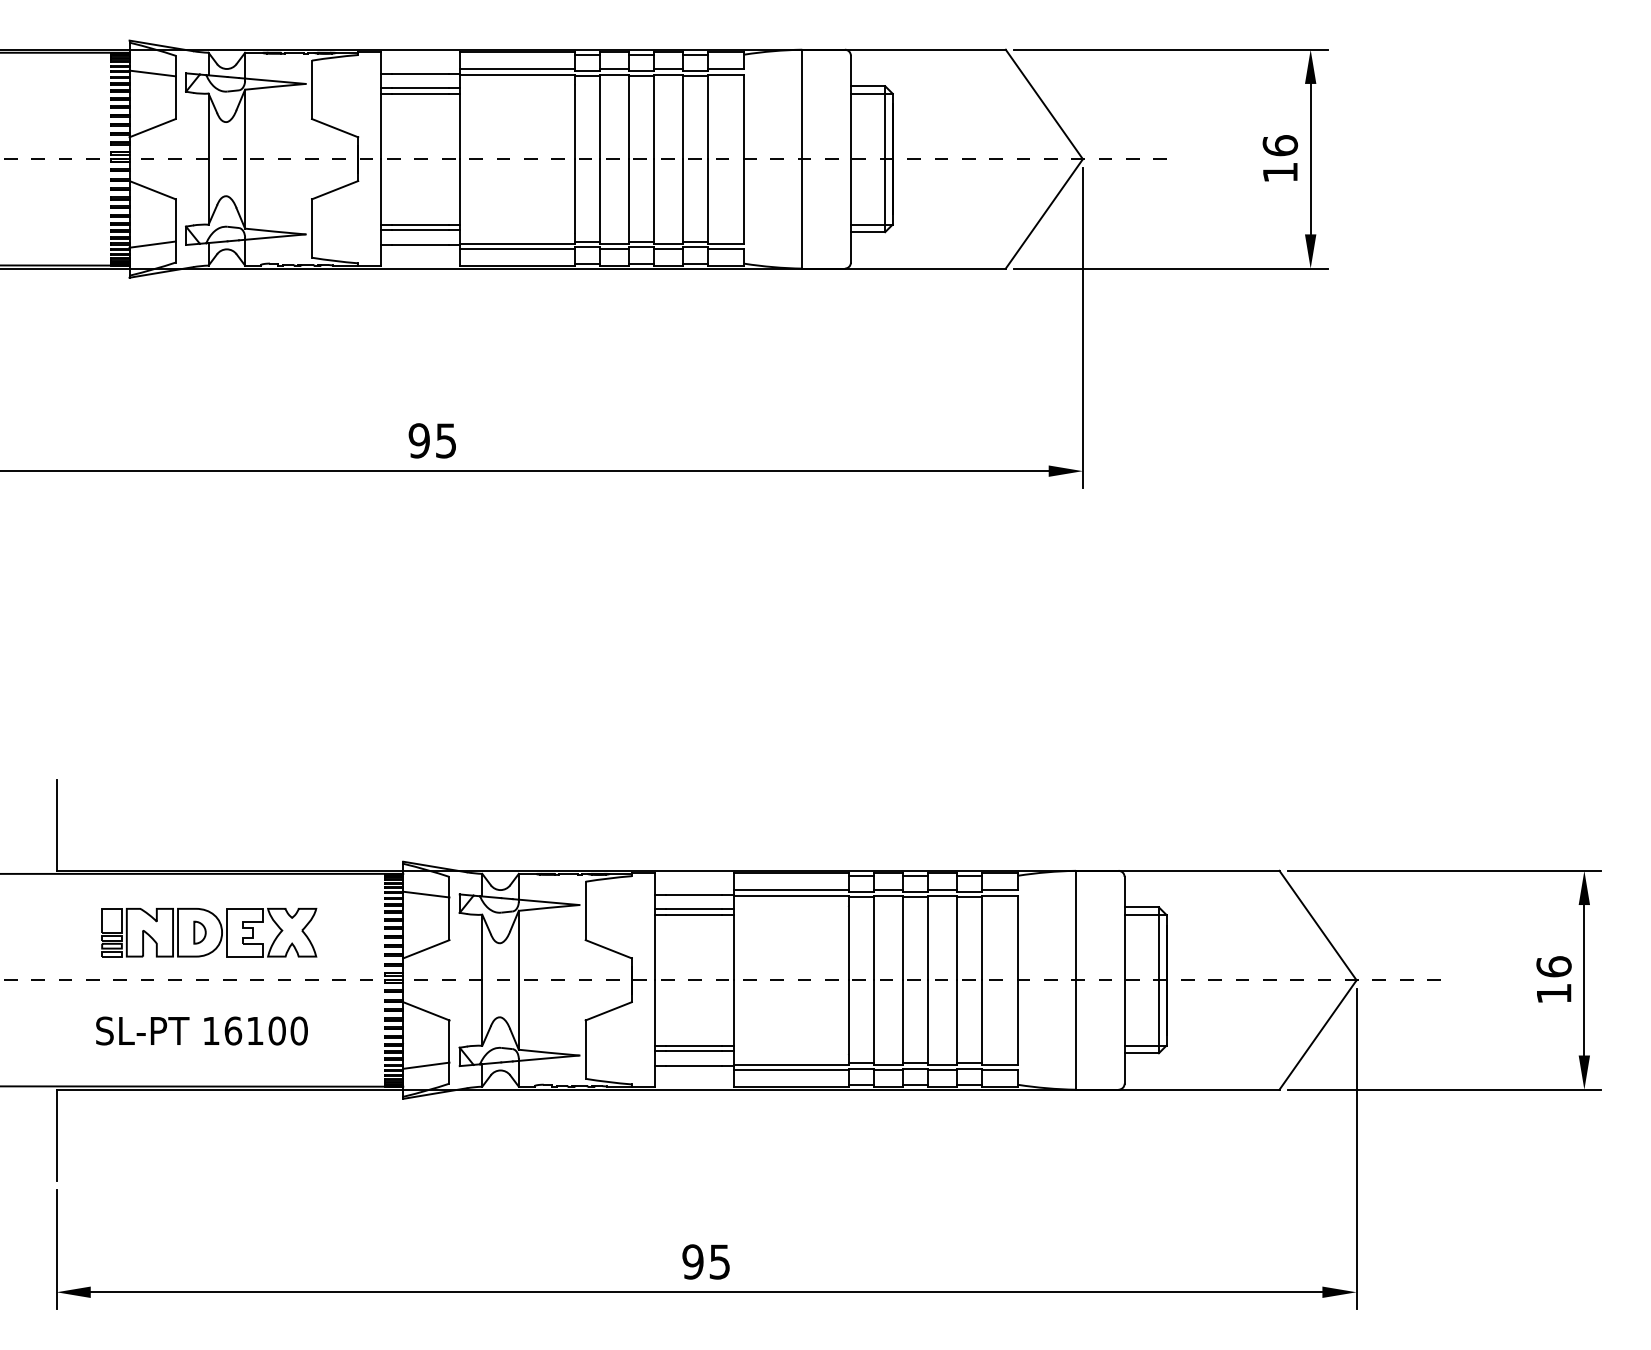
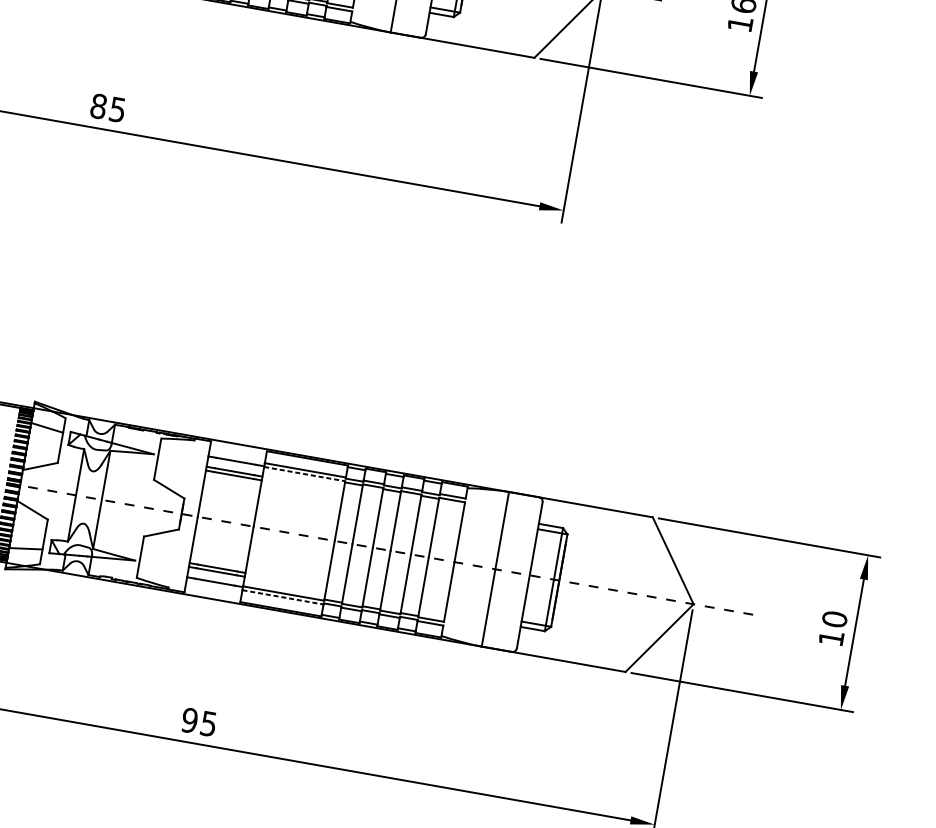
text: (418, 440) -> (98, 106), 95 -> 85
line: (791, 895) -> (304, 473), solid -> dashed
text: (1553, 966) -> (834, 619), 16 -> 10
line: (791, 1070) -> (283, 597), solid -> dashed

